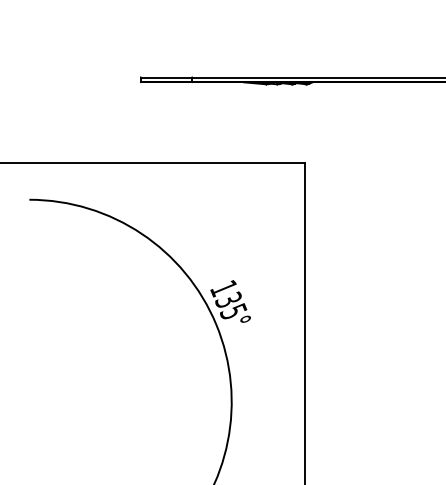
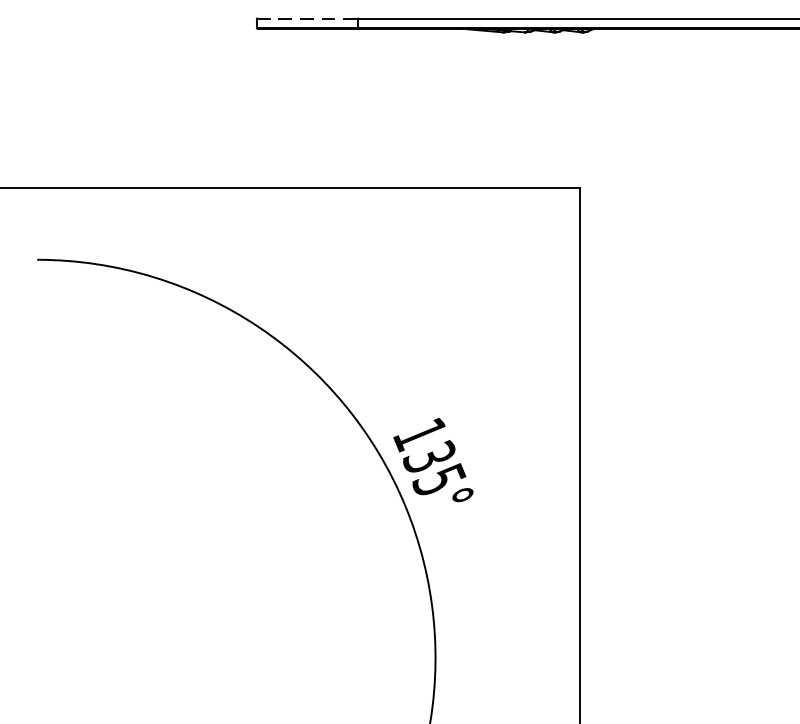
line: (166, 77) -> (307, 19), solid -> dashed

